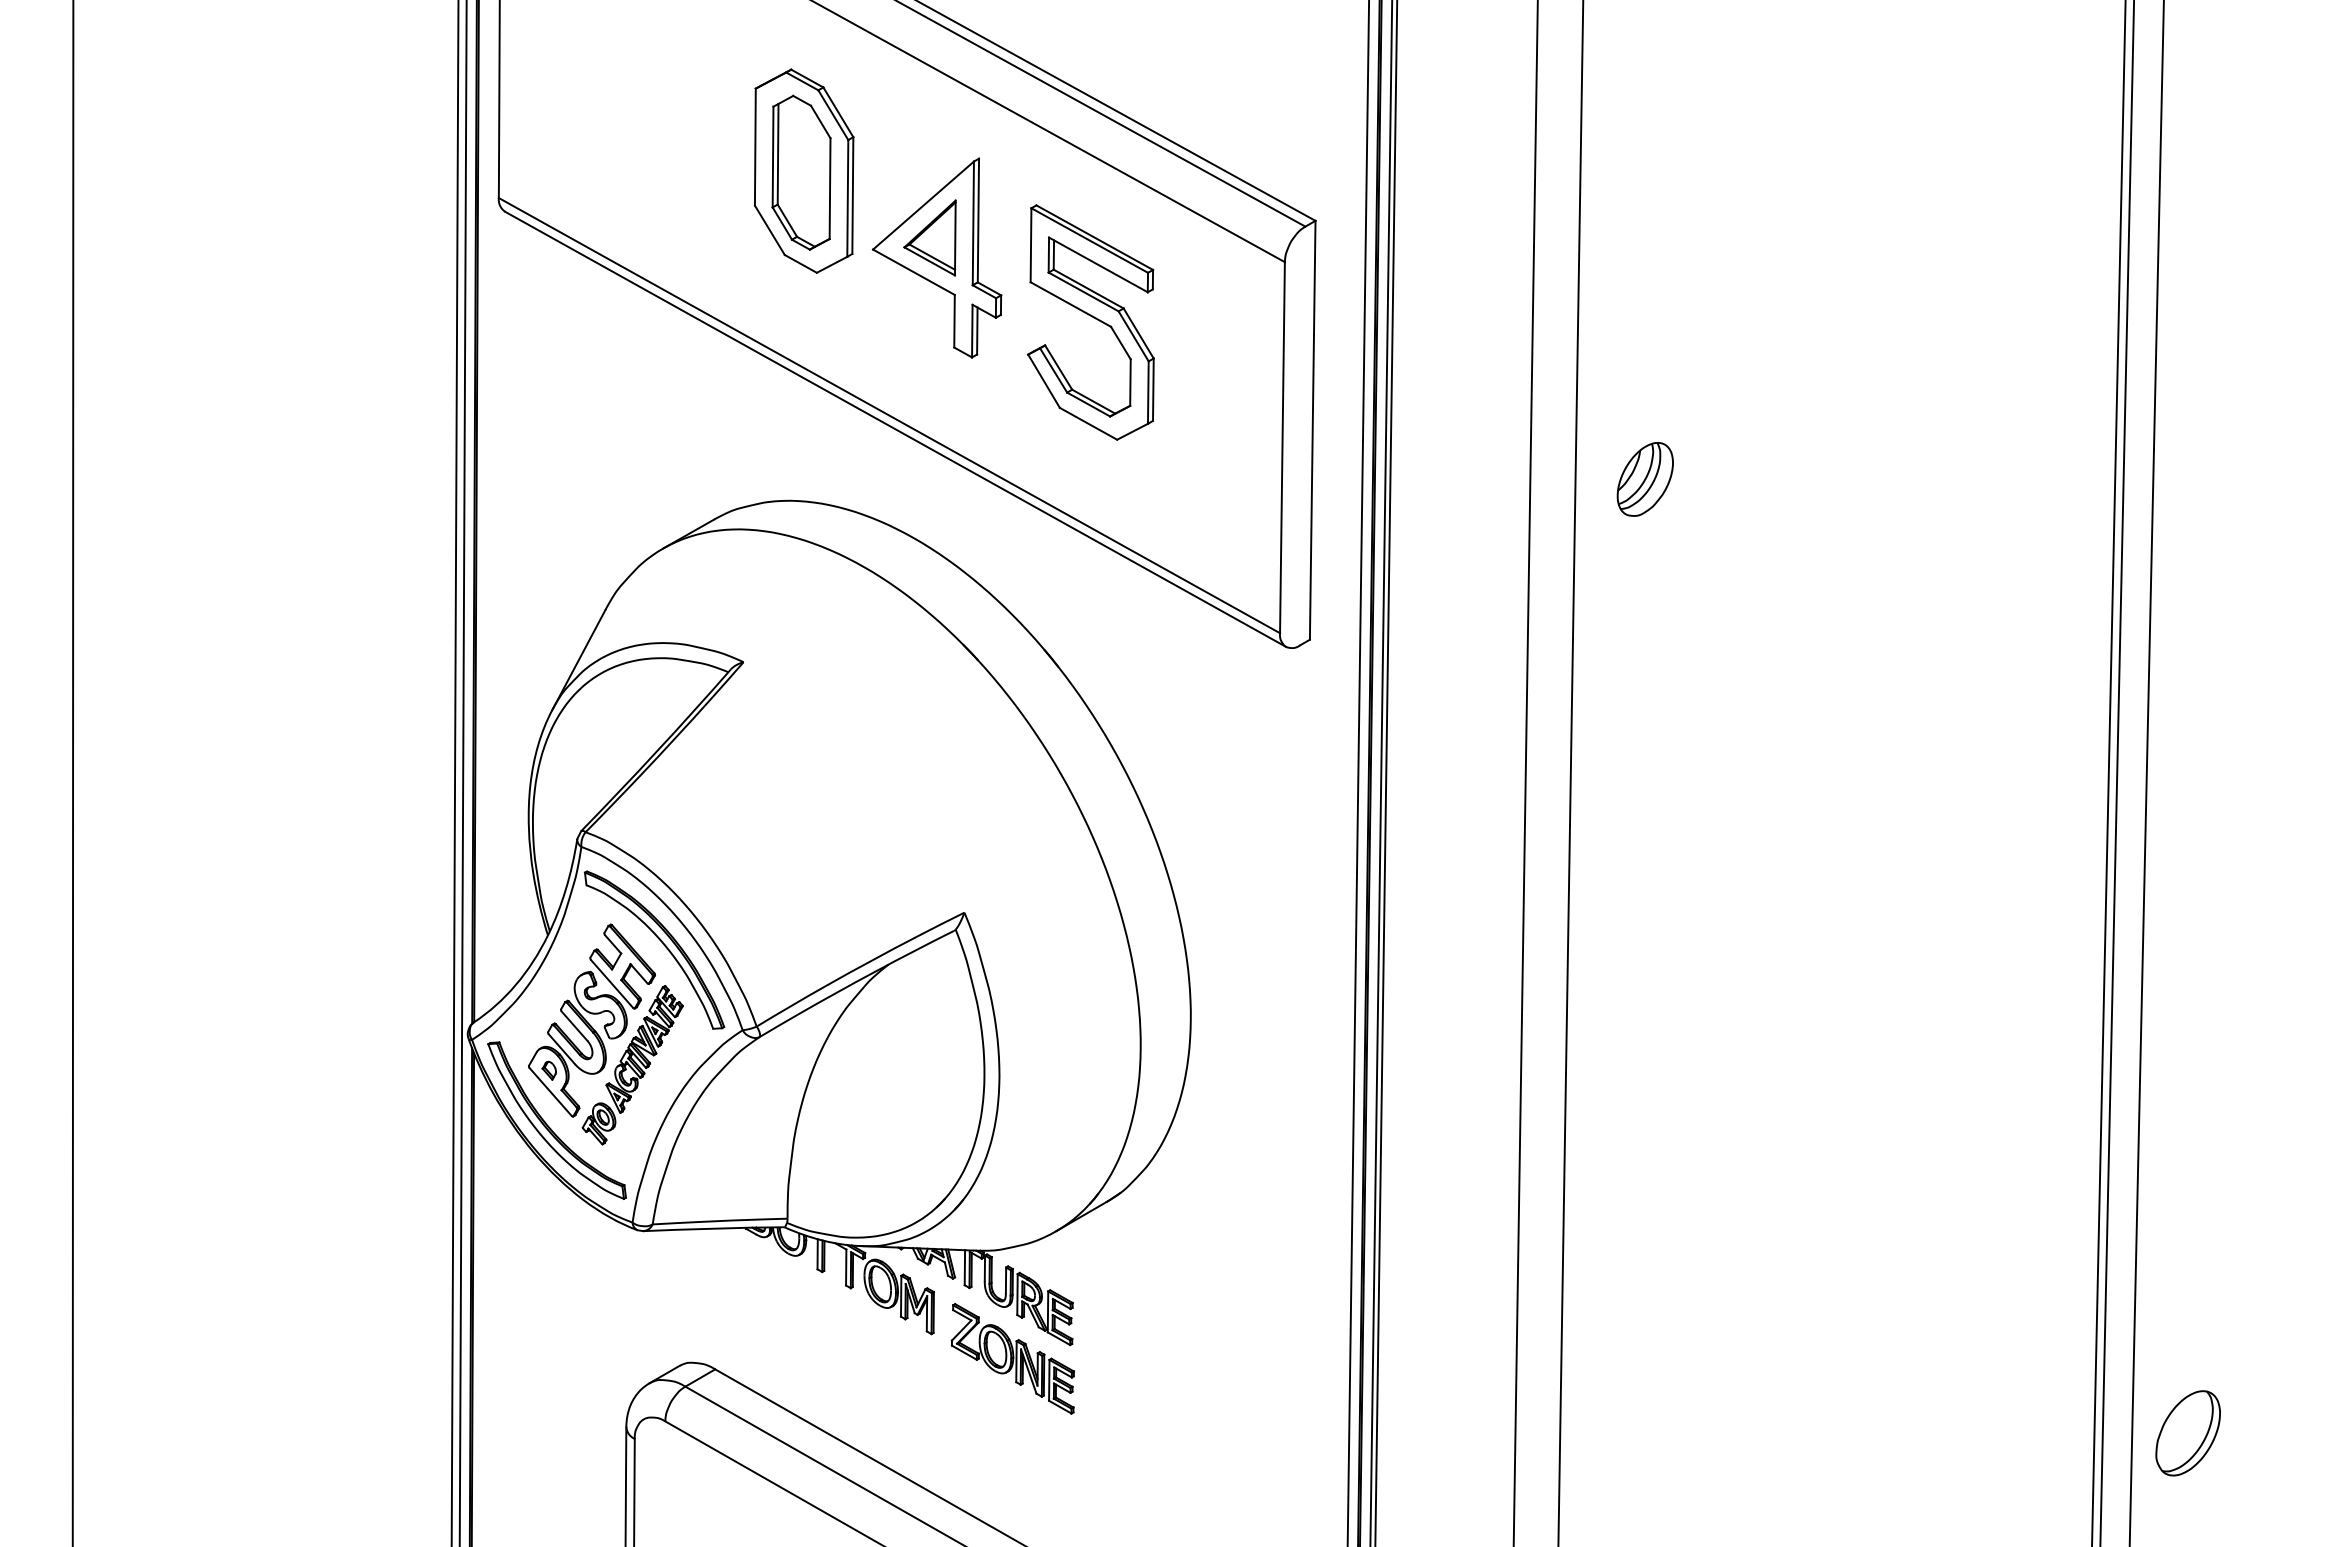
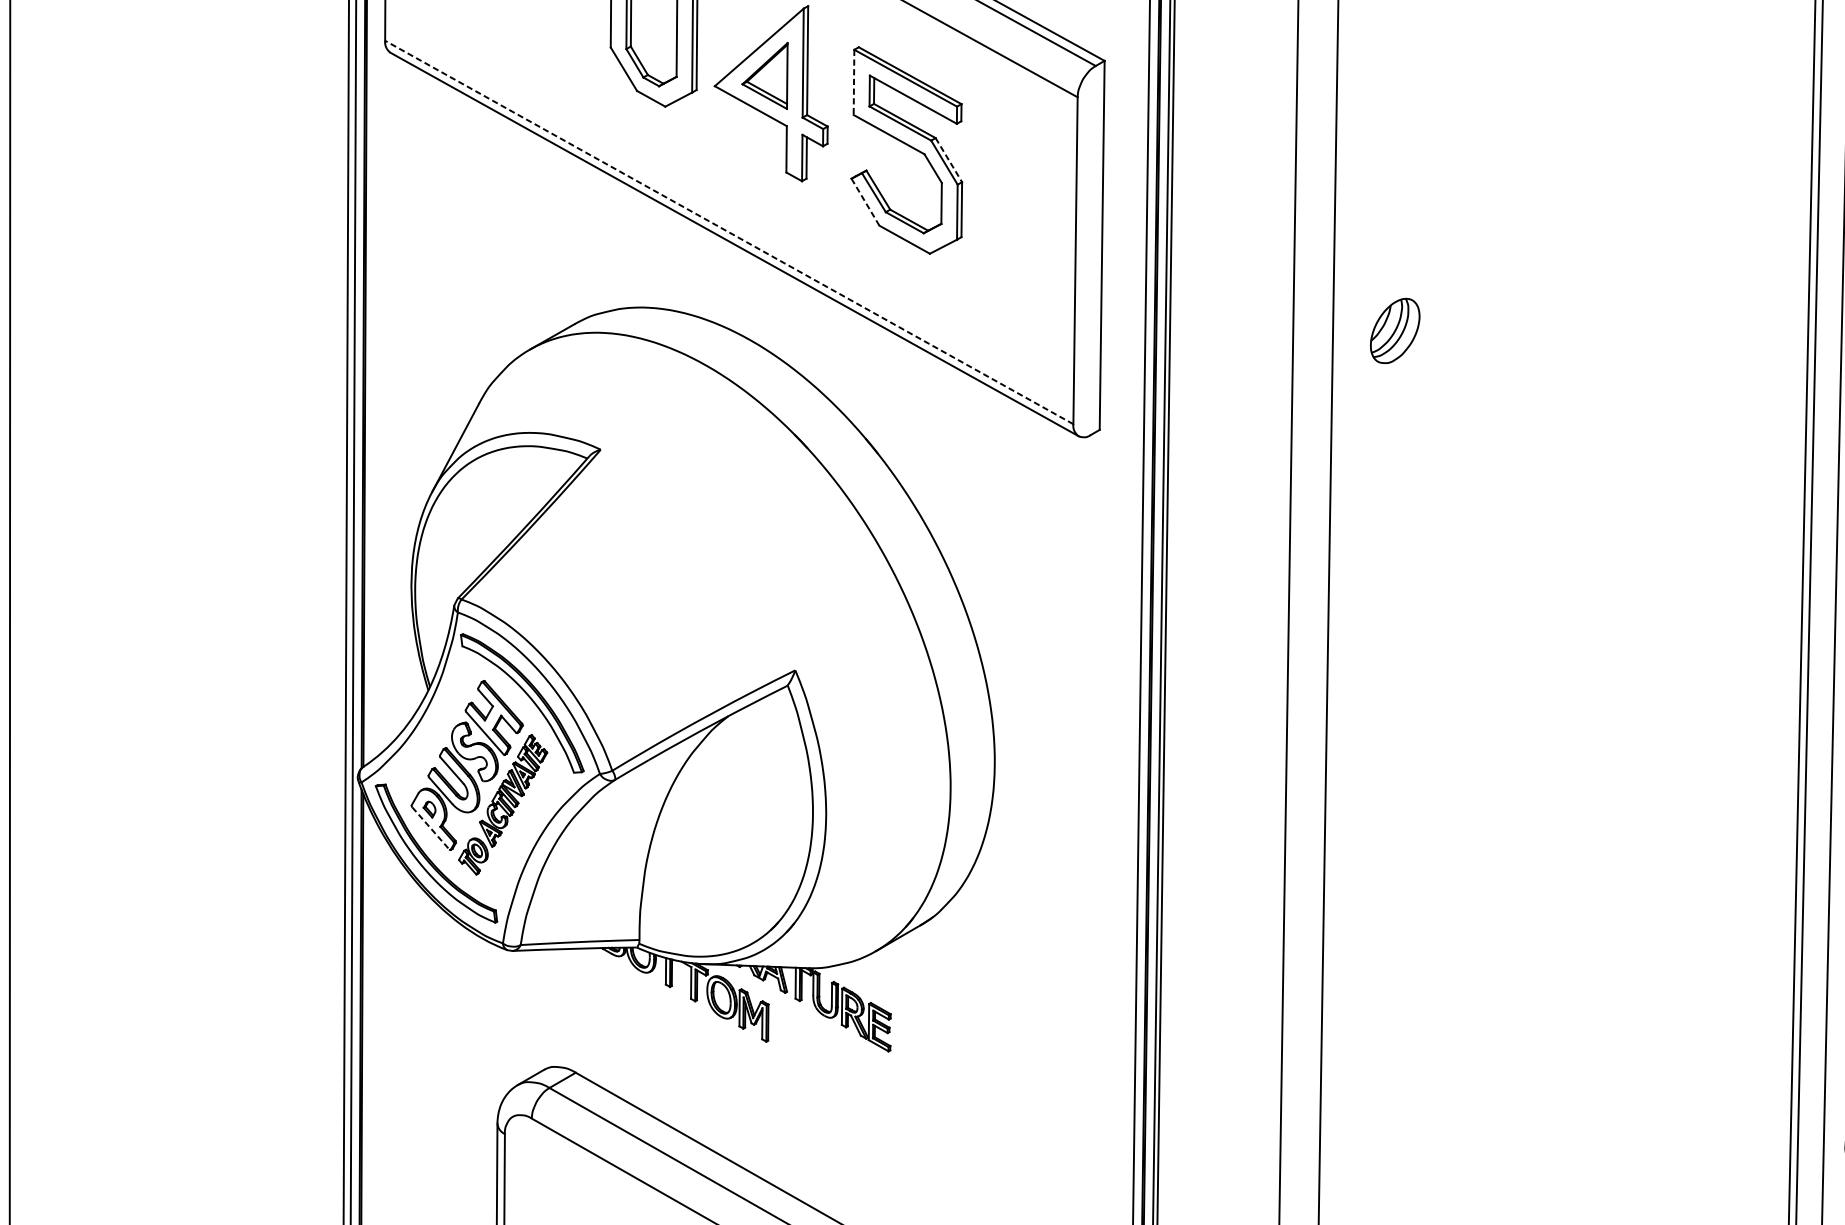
line: (1031, 245) -> (854, 82), solid -> dashed
line: (1138, 333) -> (948, 160), solid -> dashed
line: (1044, 381) -> (865, 202), solid -> dashed
line: (889, 415) -> (729, 232), solid -> dashed
part: (1644, 479) -> (1394, 331), moved
line: (550, 1091) -> (430, 827), solid -> dashed
part: (1012, 1358) -> (837, 1063), removed

